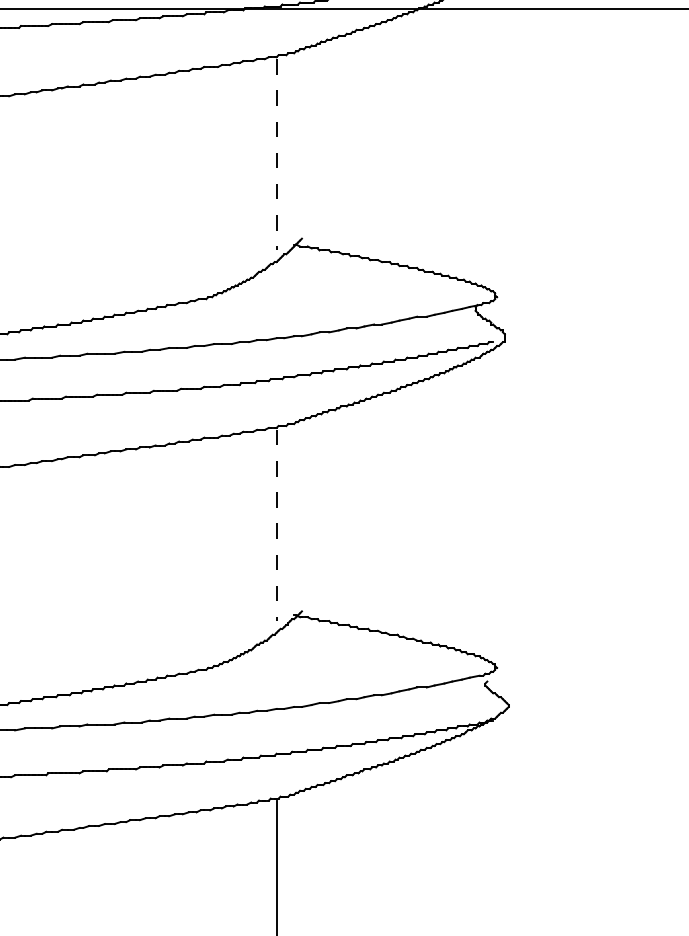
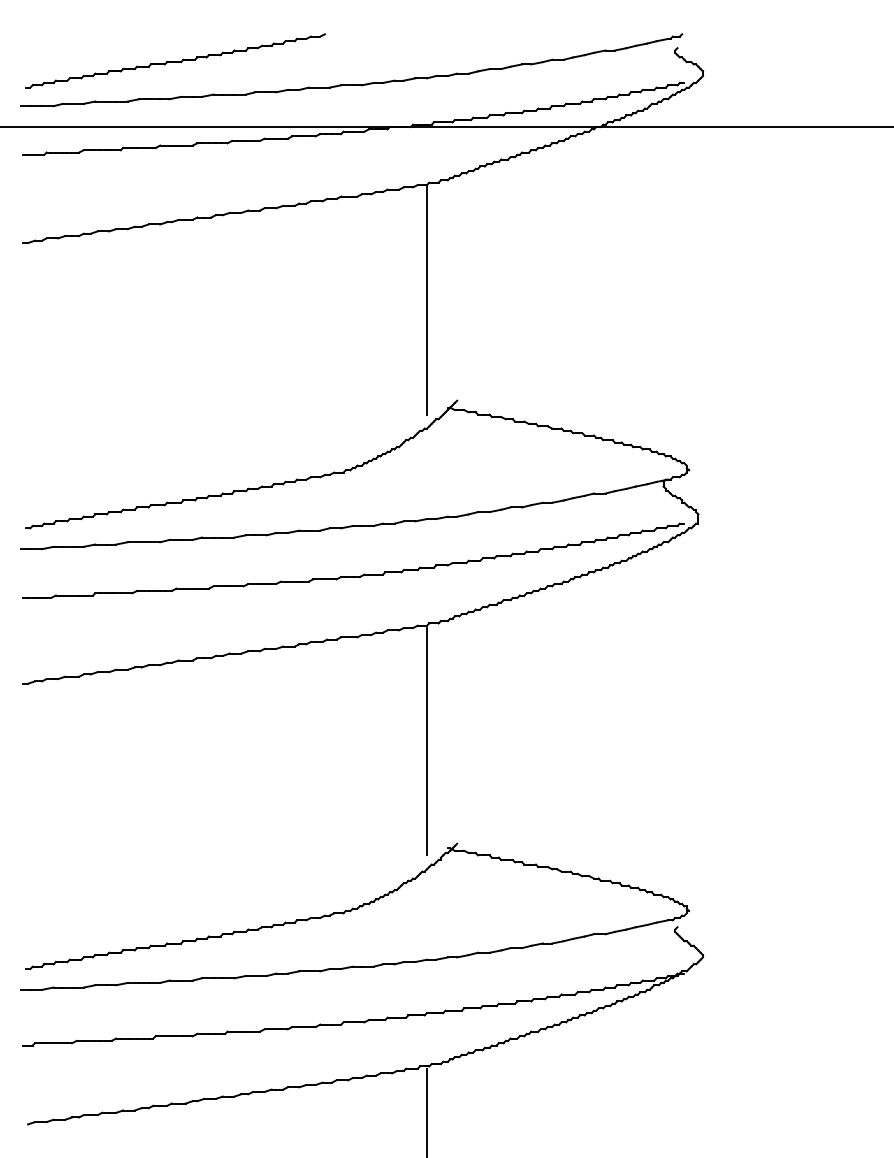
line: (276, 155) -> (426, 301), dashed -> solid
line: (276, 525) -> (426, 741), dashed -> solid

